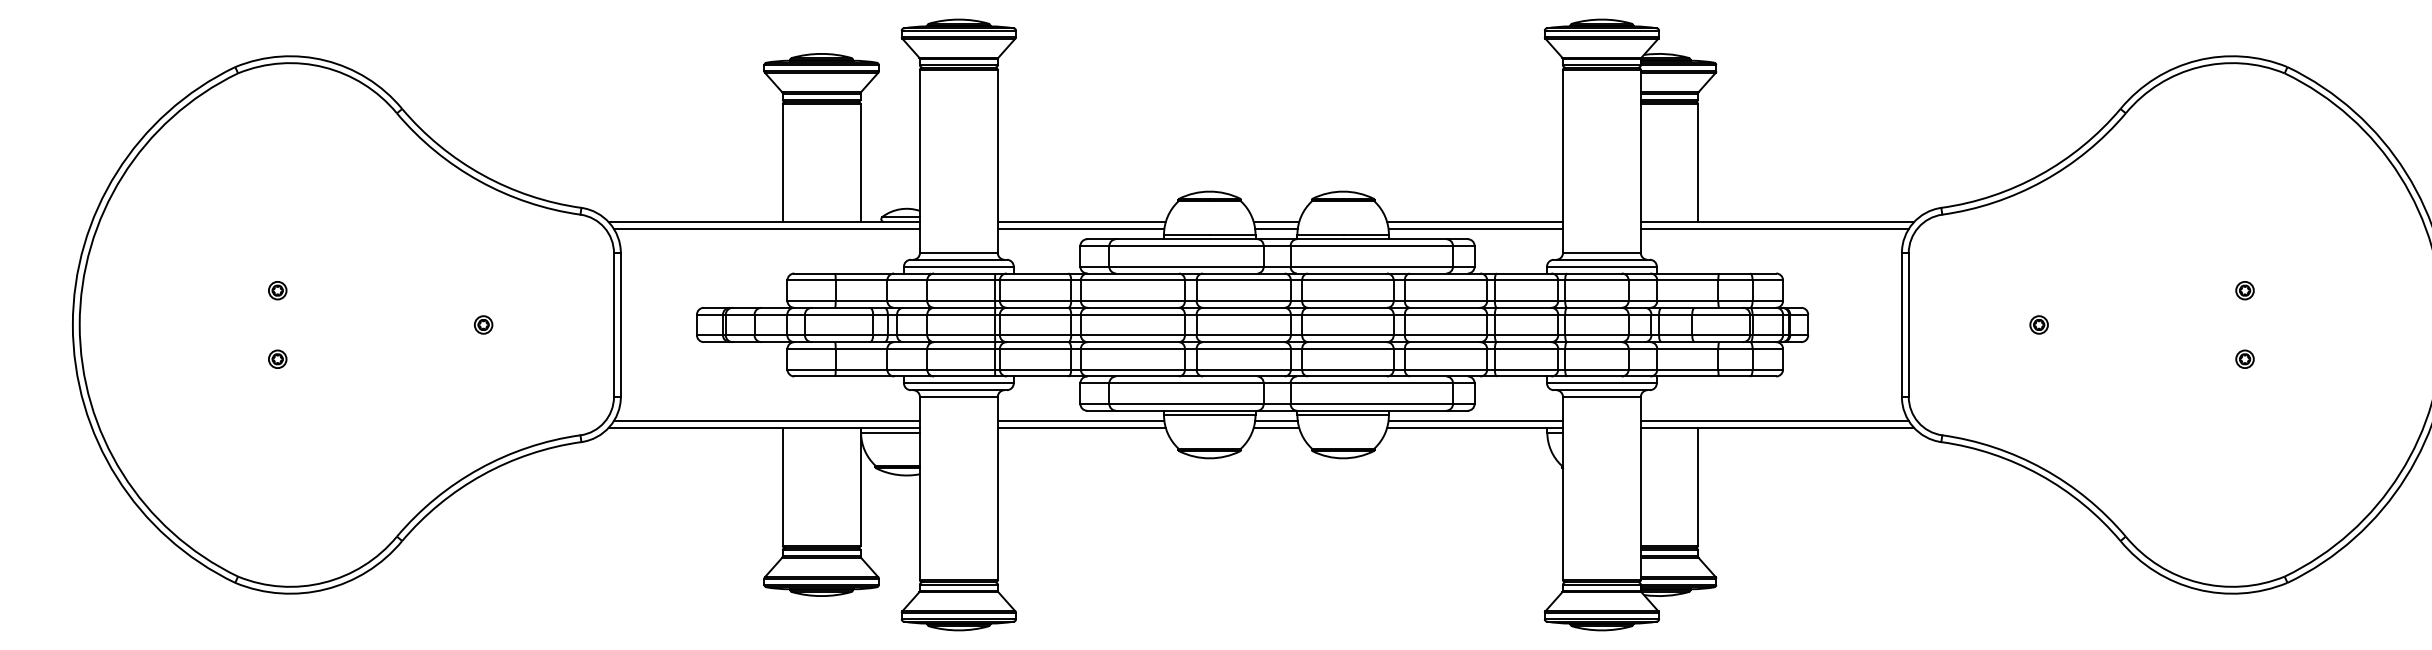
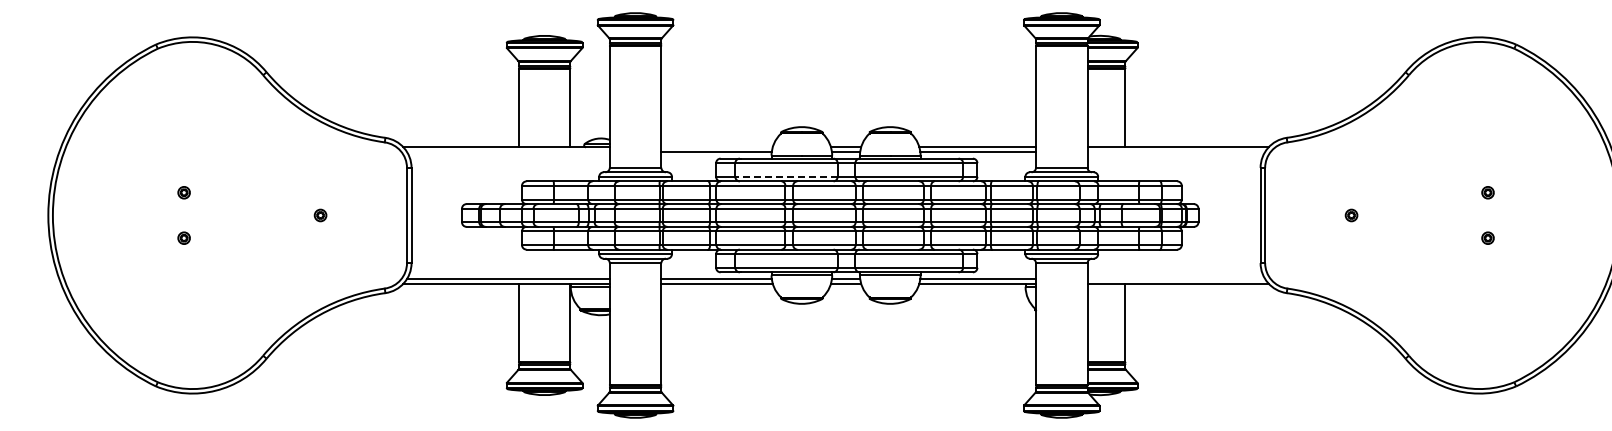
line: (1080, 222) -> (716, 147), removed
line: (765, 228) -> (507, 151), removed
line: (1775, 228) -> (1176, 151), removed
line: (1185, 266) -> (785, 176), solid -> dashed
line: (1775, 421) -> (1176, 279), removed

